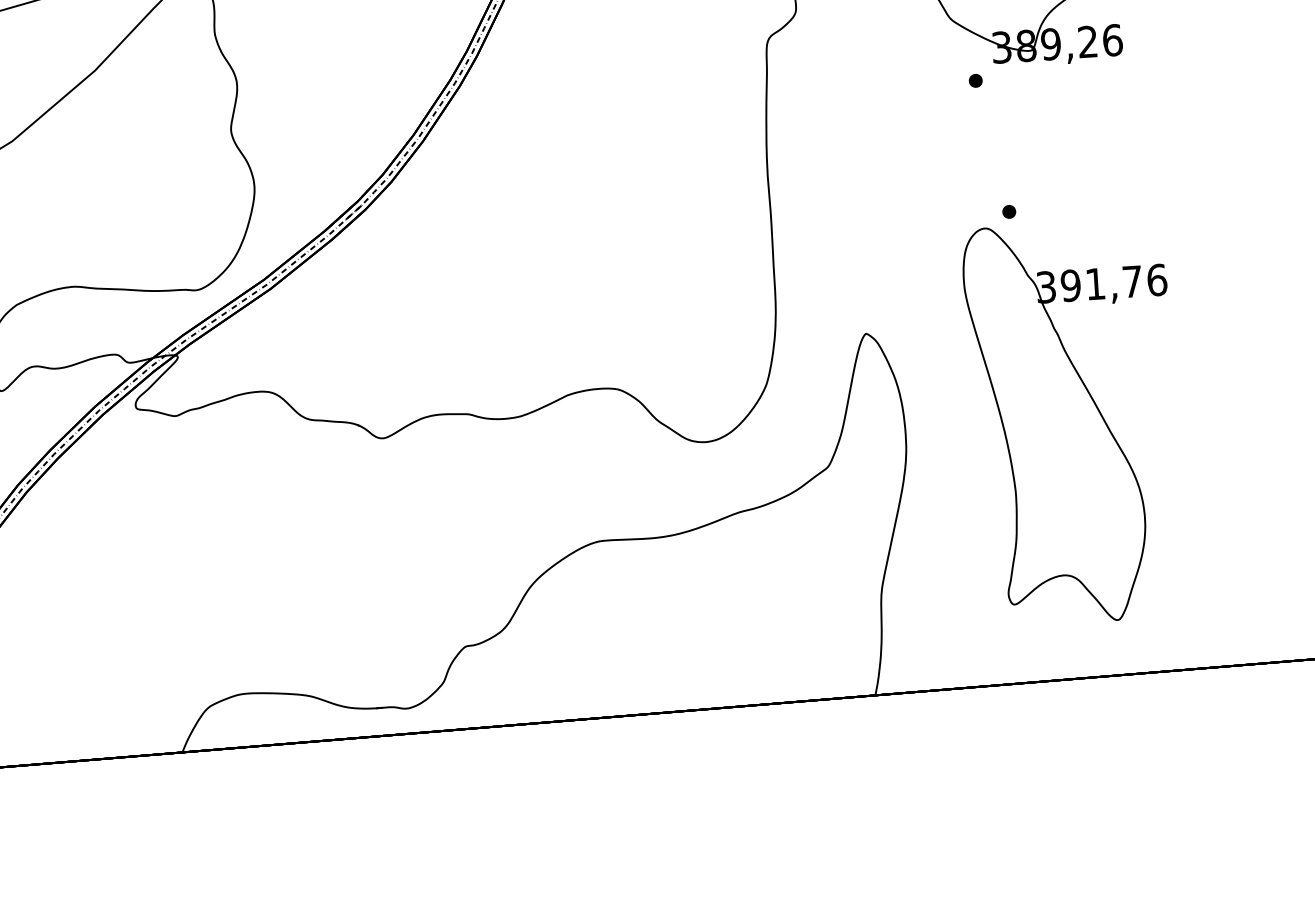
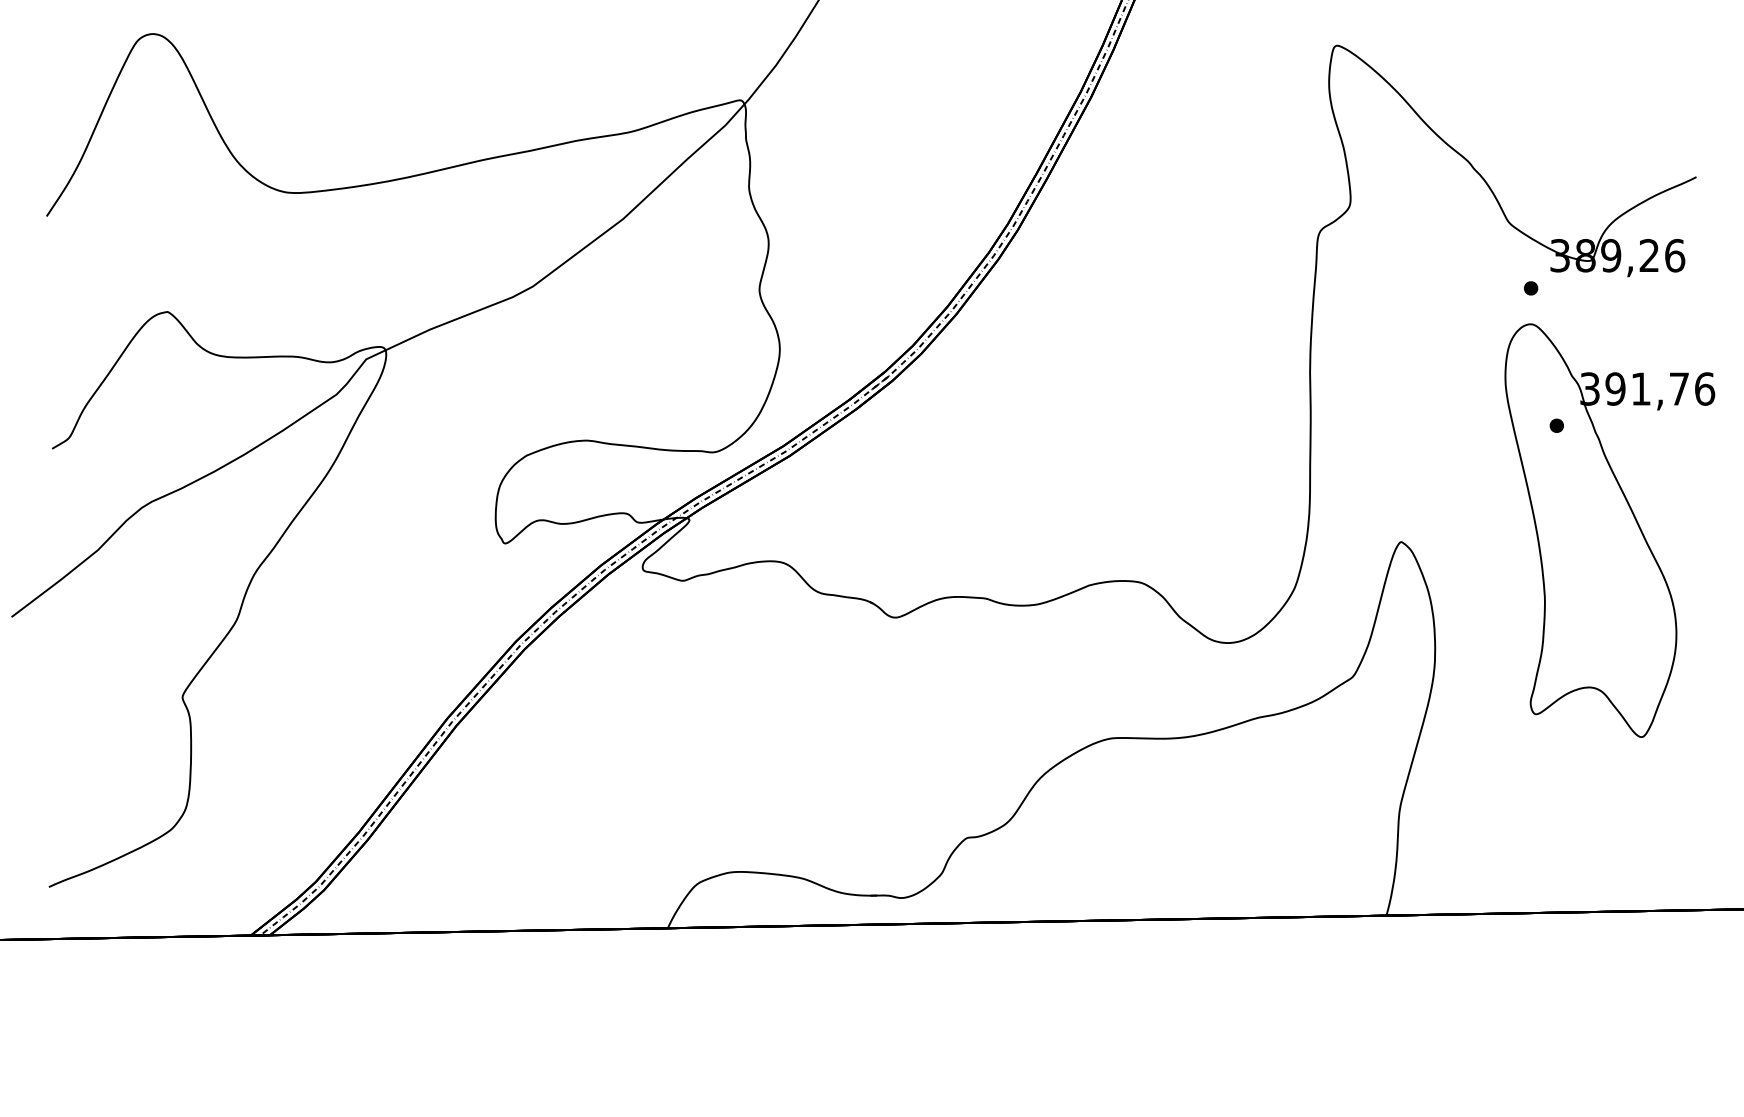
part: (1073, 422) -> (1609, 530), moved

